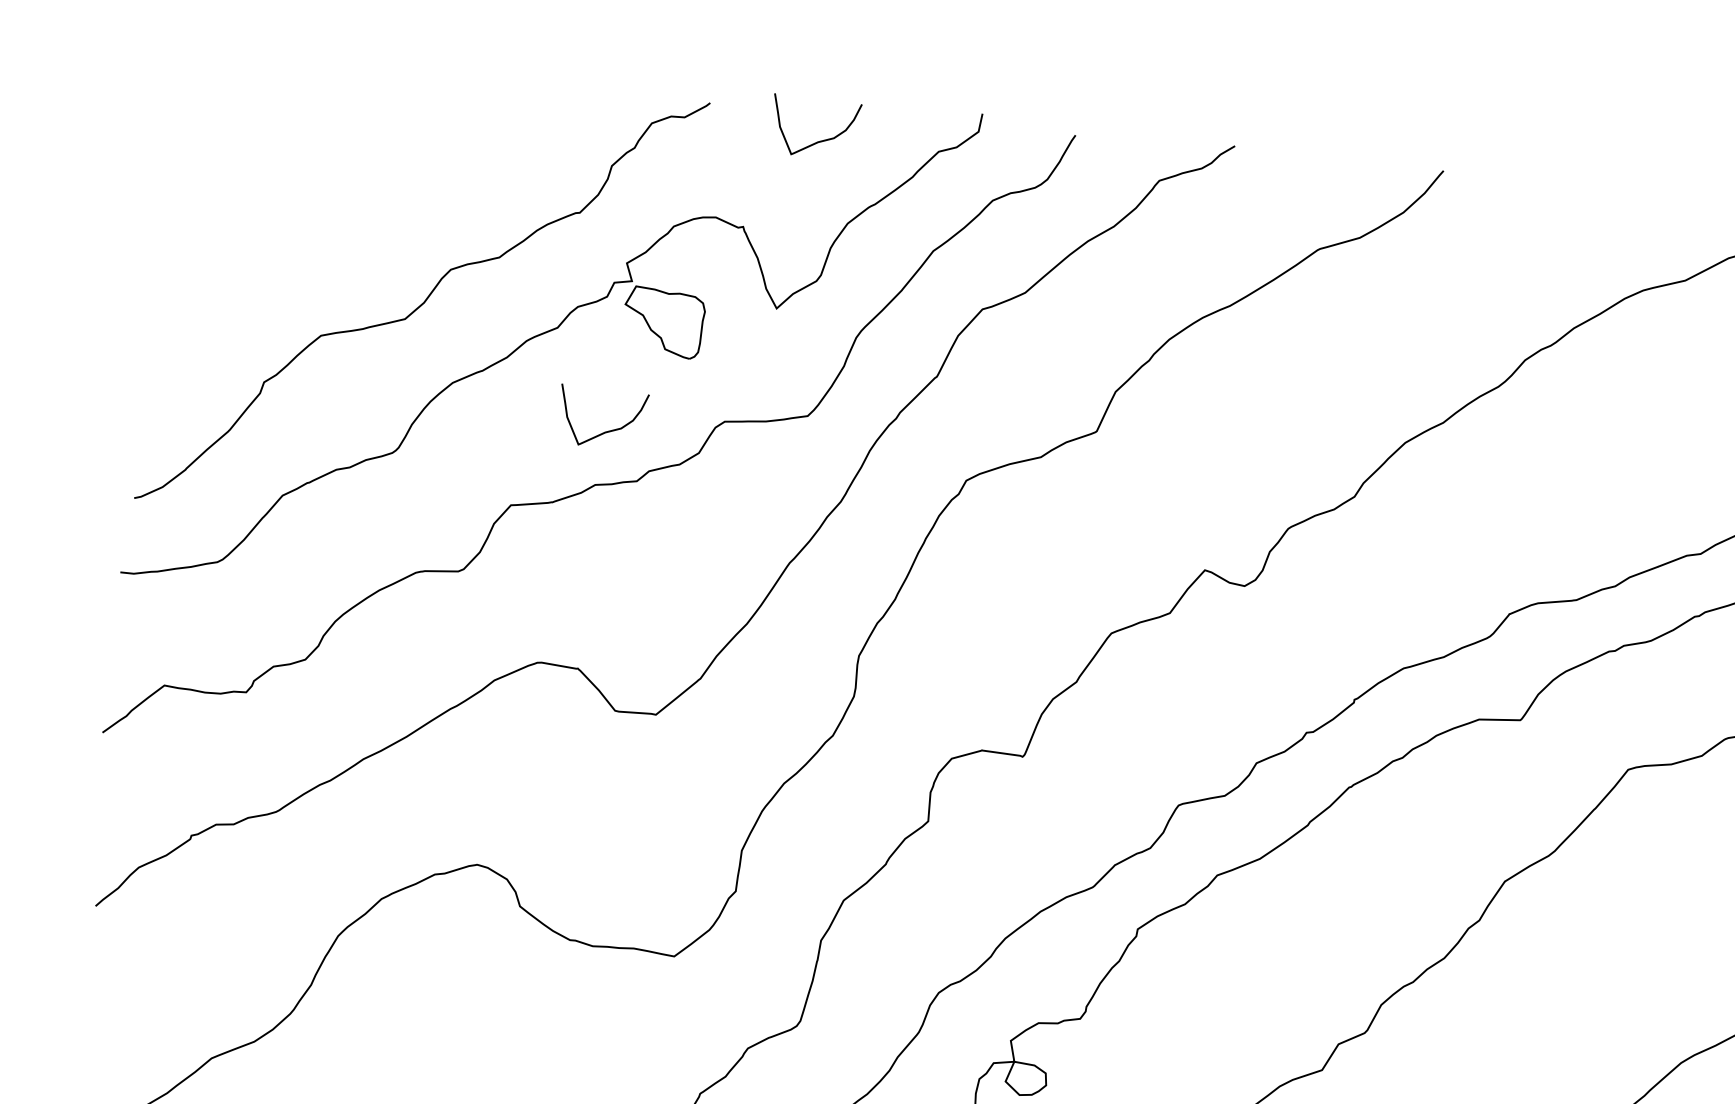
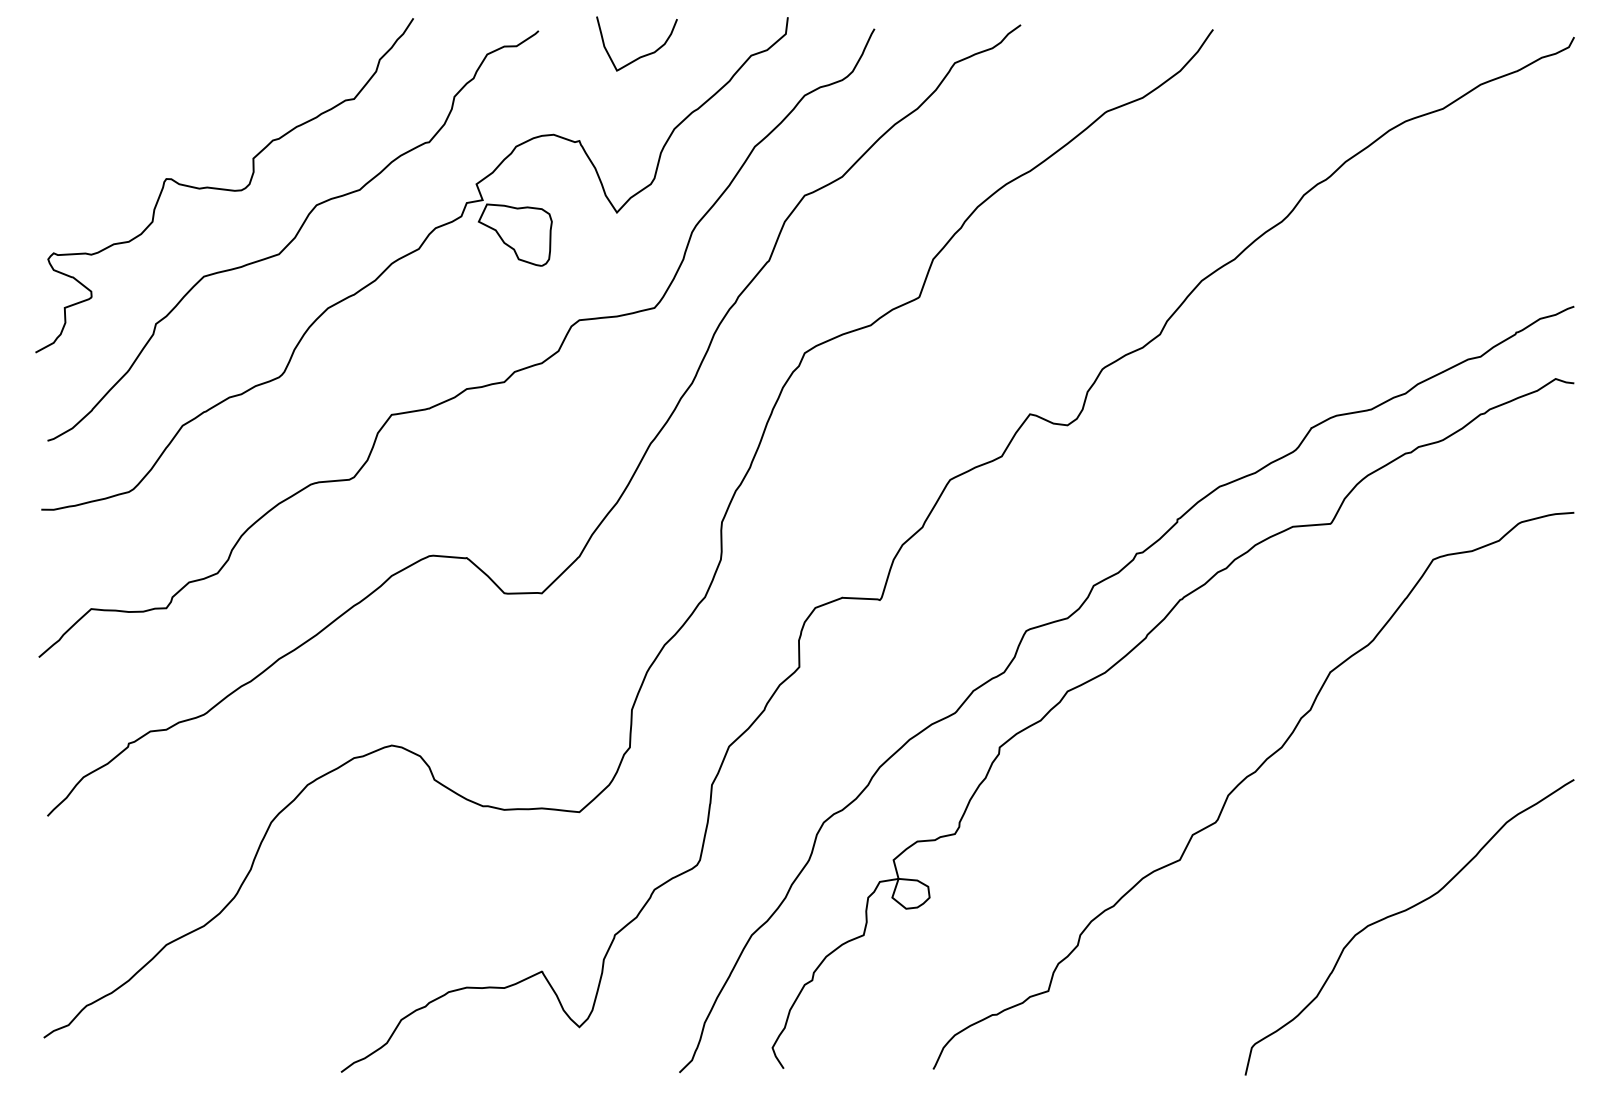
curve: (352, 242) -> (224, 188), added
curve: (604, 431) -> (470, 339), removed

